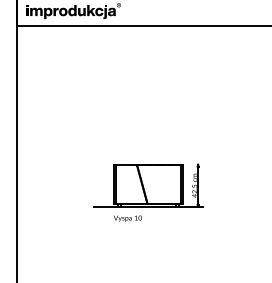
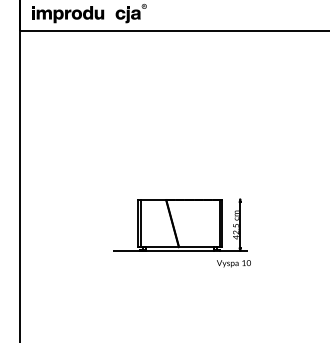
fill: (91, 10) -> (111, 12), removed
text: (127, 218) -> (233, 263), moved

